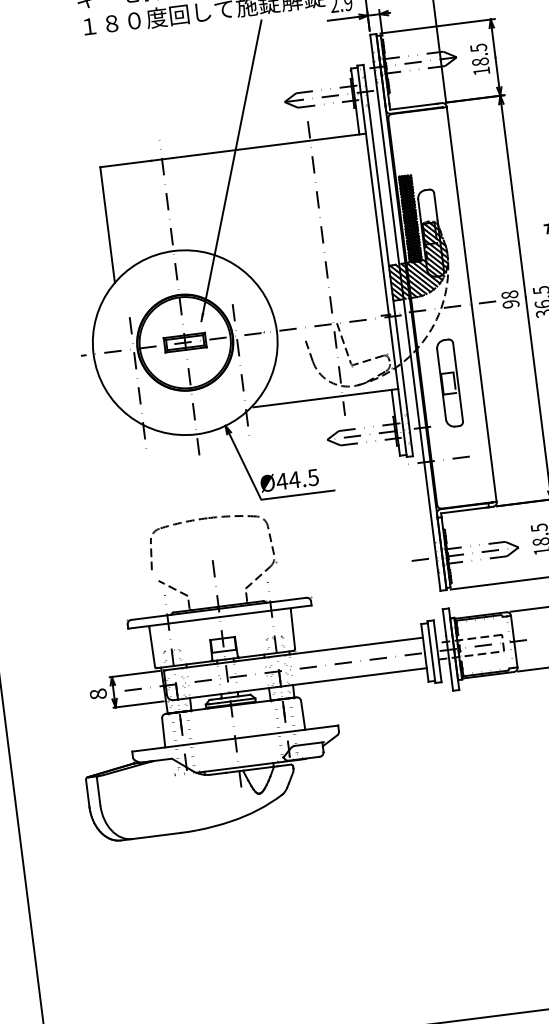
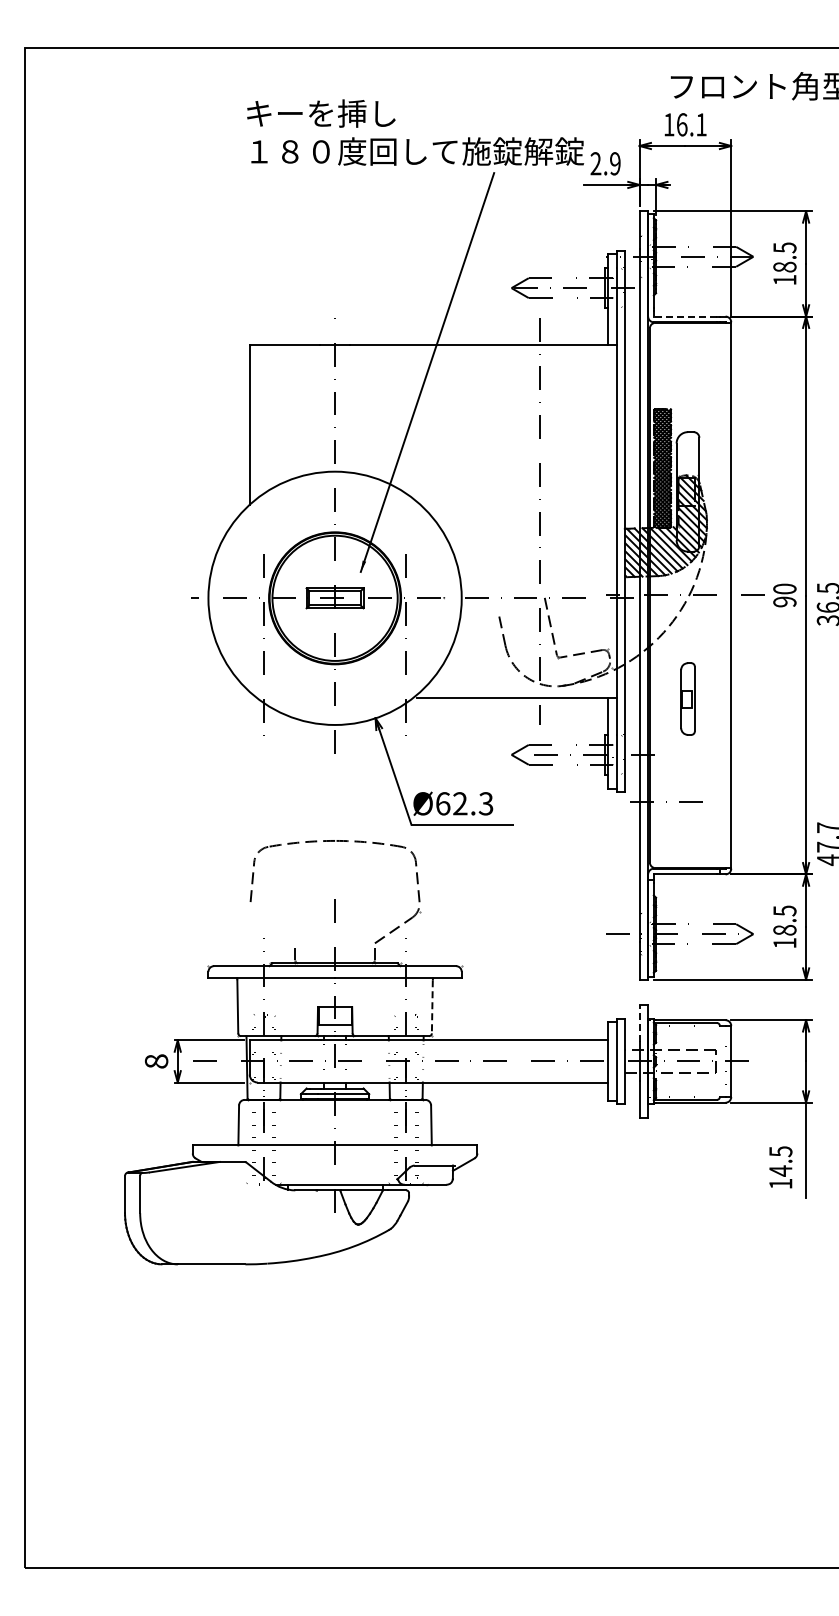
line: (413, 106) -> (685, 316), solid -> dashed
text: (510, 294) -> (785, 588), 98 -> 90
part: (449, 382) -> (687, 698), size x0.6
text: (297, 479) -> (464, 803), Ø44.5 -> Ø62.3
line: (173, 588) -> (276, 930), removed
line: (444, 622) -> (639, 1023), solid -> dashed
line: (293, 629) -> (432, 1006), solid -> dashed

